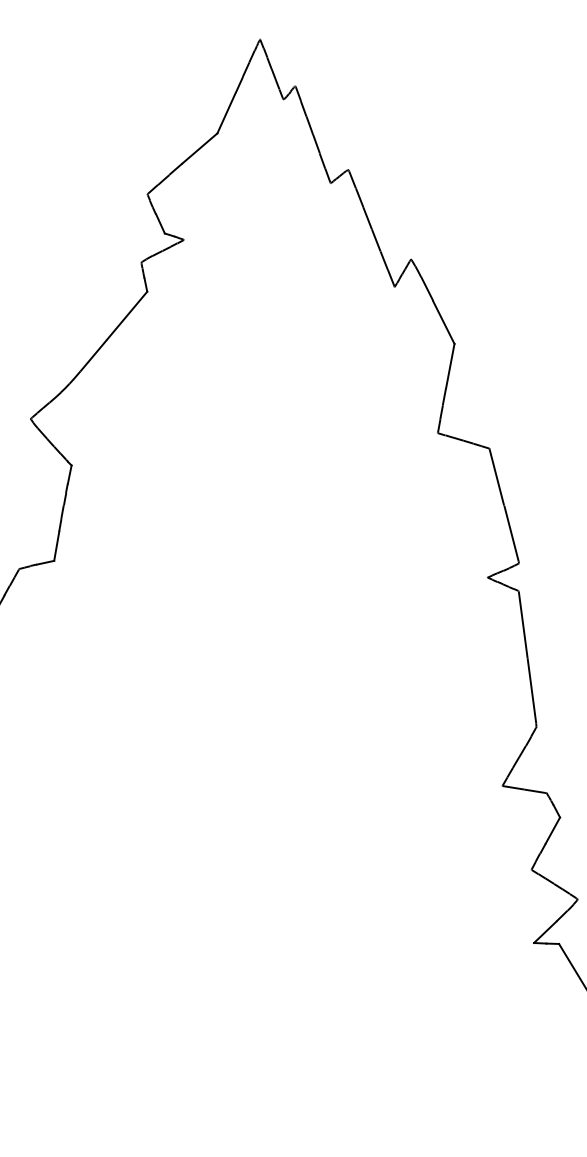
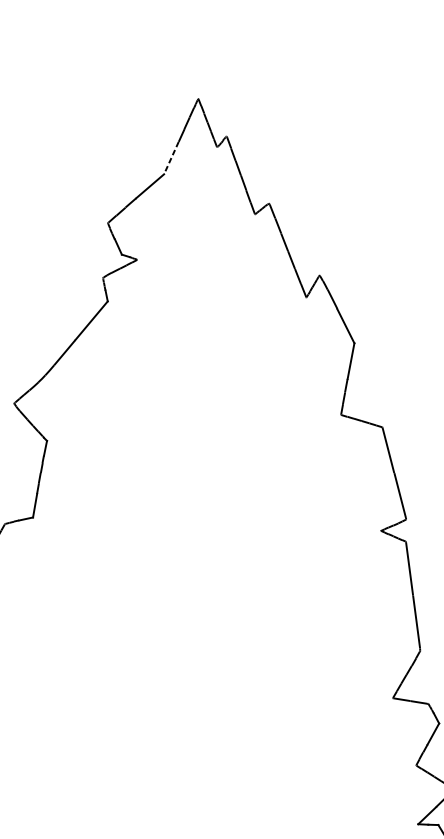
line: (226, 113) -> (171, 158), solid -> dashed

